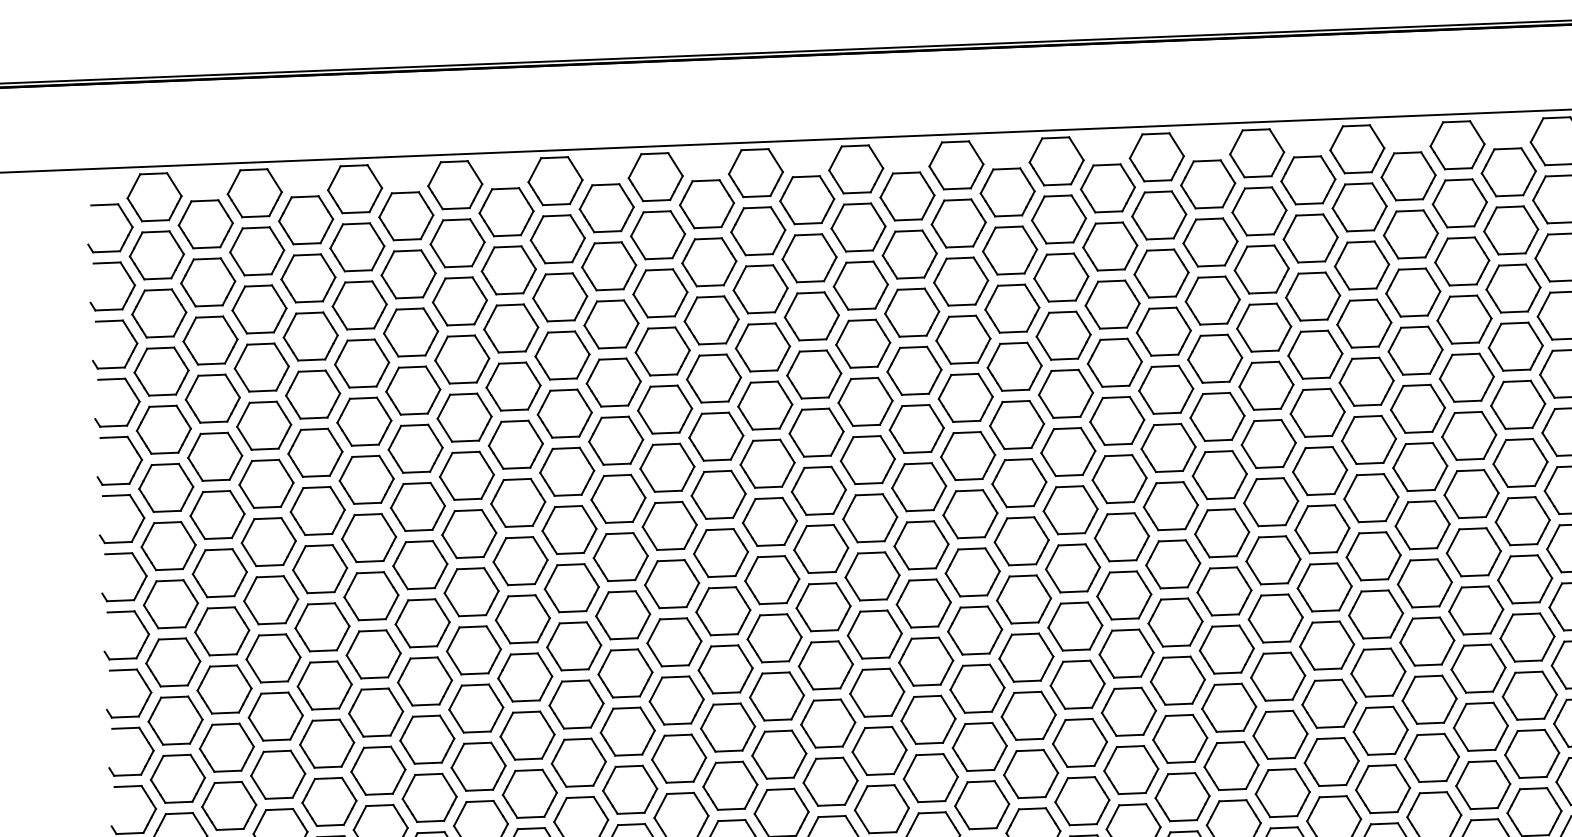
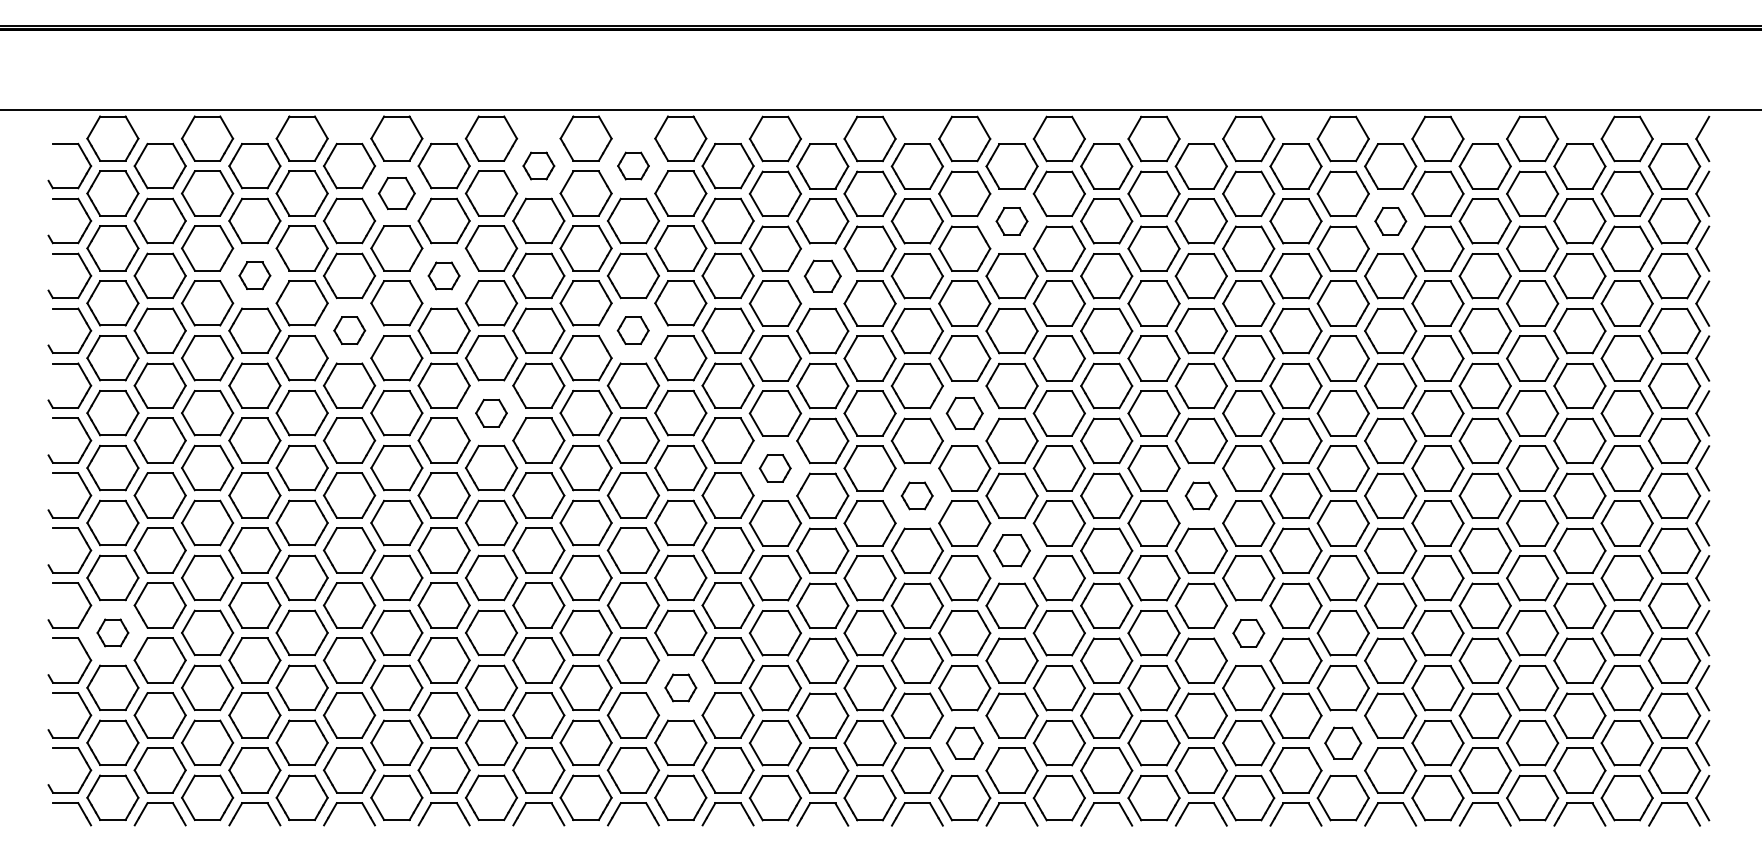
part: (707, 203) -> (633, 165), size x0.6
part: (606, 207) -> (538, 165), size x0.6
part: (1511, 230) -> (1390, 221), size x0.6
part: (457, 243) -> (396, 193), size x0.7
part: (1109, 246) -> (1011, 221), size x0.6
part: (911, 313) -> (822, 276), size x0.7
part: (510, 328) -> (443, 275), size x0.6
part: (310, 336) -> (254, 275), size x0.6
part: (712, 378) -> (632, 330), size x0.6
part: (413, 390) -> (349, 330), size x0.6
part: (1068, 452) -> (964, 413), size x0.7
part: (567, 472) -> (491, 413), size x0.6
part: (869, 518) -> (774, 468), size x0.6
part: (1321, 528) -> (1200, 495), size x0.6
part: (1020, 540) -> (916, 495), size x0.6
part: (1123, 595) -> (1011, 550), size x0.7
part: (1378, 672) -> (1248, 633), size x0.6
part: (175, 720) -> (112, 632), size x0.6
part: (778, 754) -> (680, 687), size x0.6
part: (1482, 785) -> (1342, 743), size x0.7
part: (1082, 801) -> (964, 743), size x0.7

